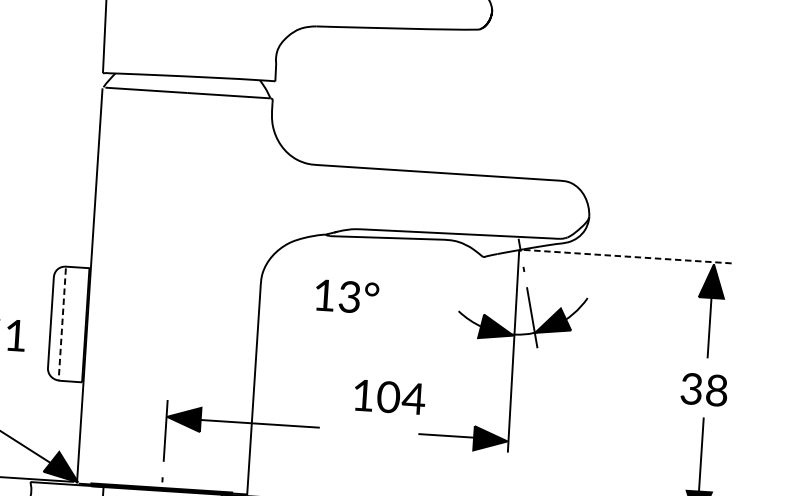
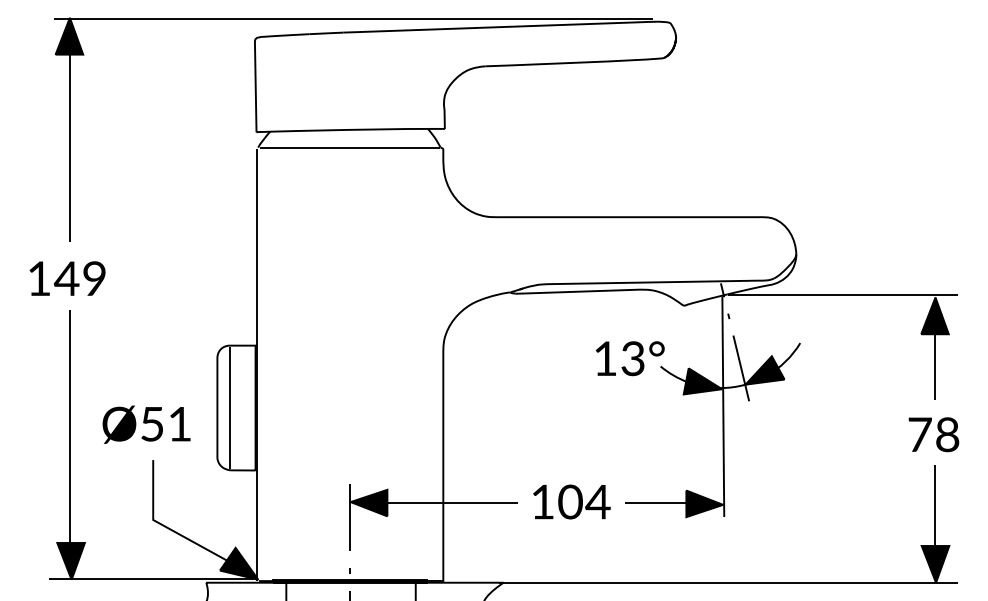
line: (629, 257) -> (843, 295), dashed -> solid
text: (346, 296) -> (629, 358), moved
line: (61, 324) -> (229, 408), dashed -> solid
text: (691, 388) -> (919, 434), 38 -> 78
text: (389, 396) -> (571, 501), moved

